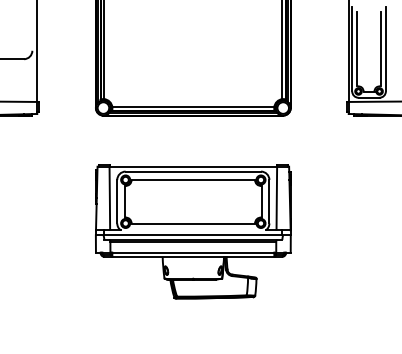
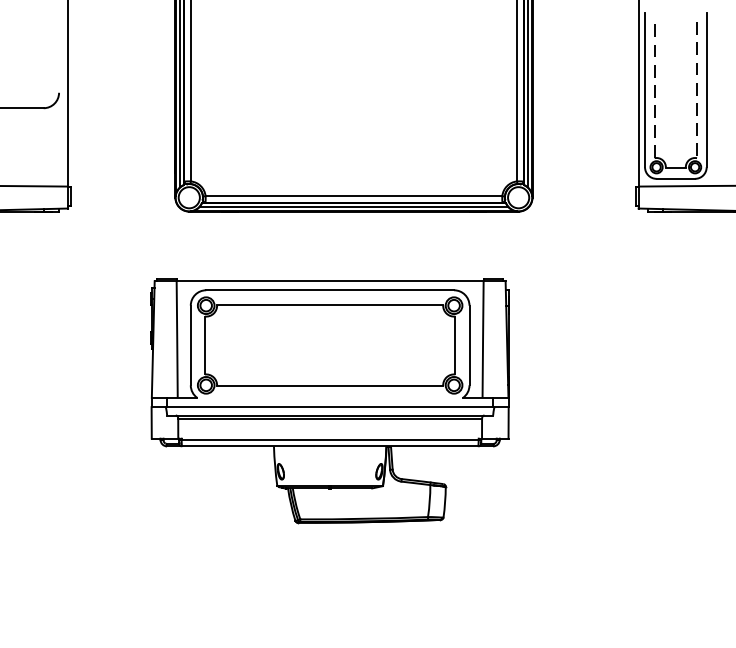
line: (357, 48) -> (654, 88), solid -> dashed
line: (380, 49) -> (696, 90), solid -> dashed
part: (193, 231) -> (330, 400), moved

